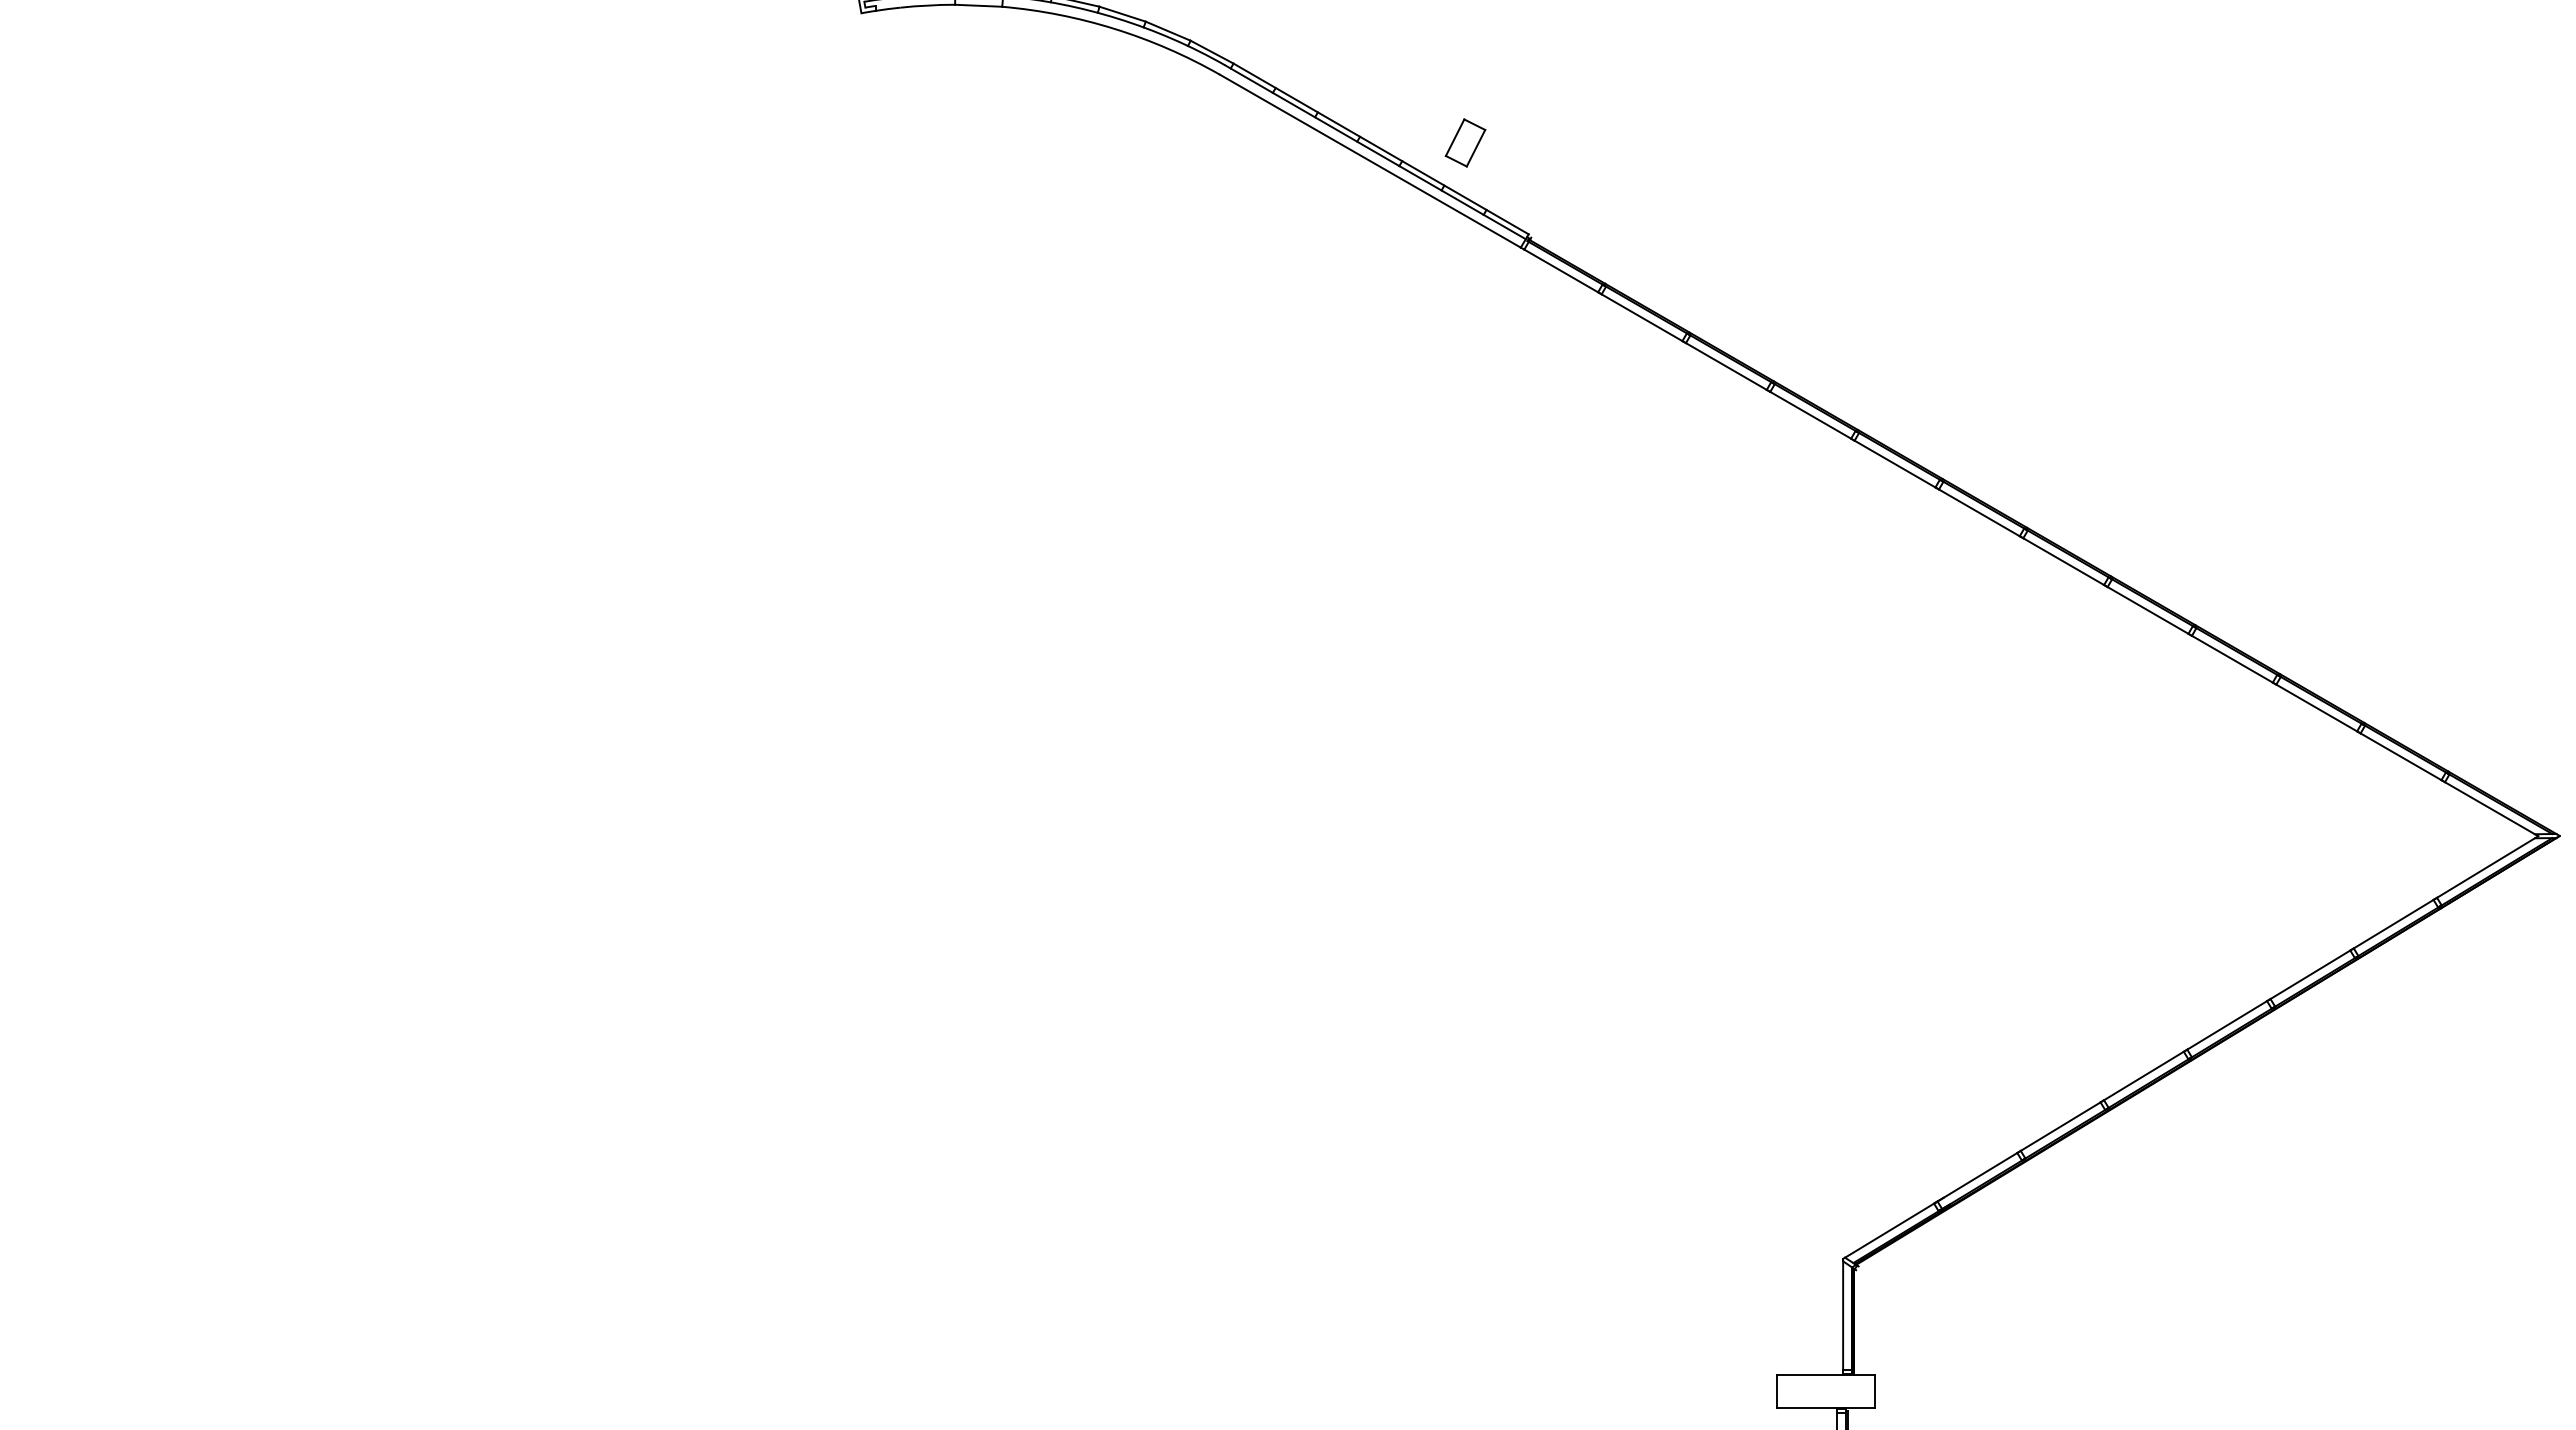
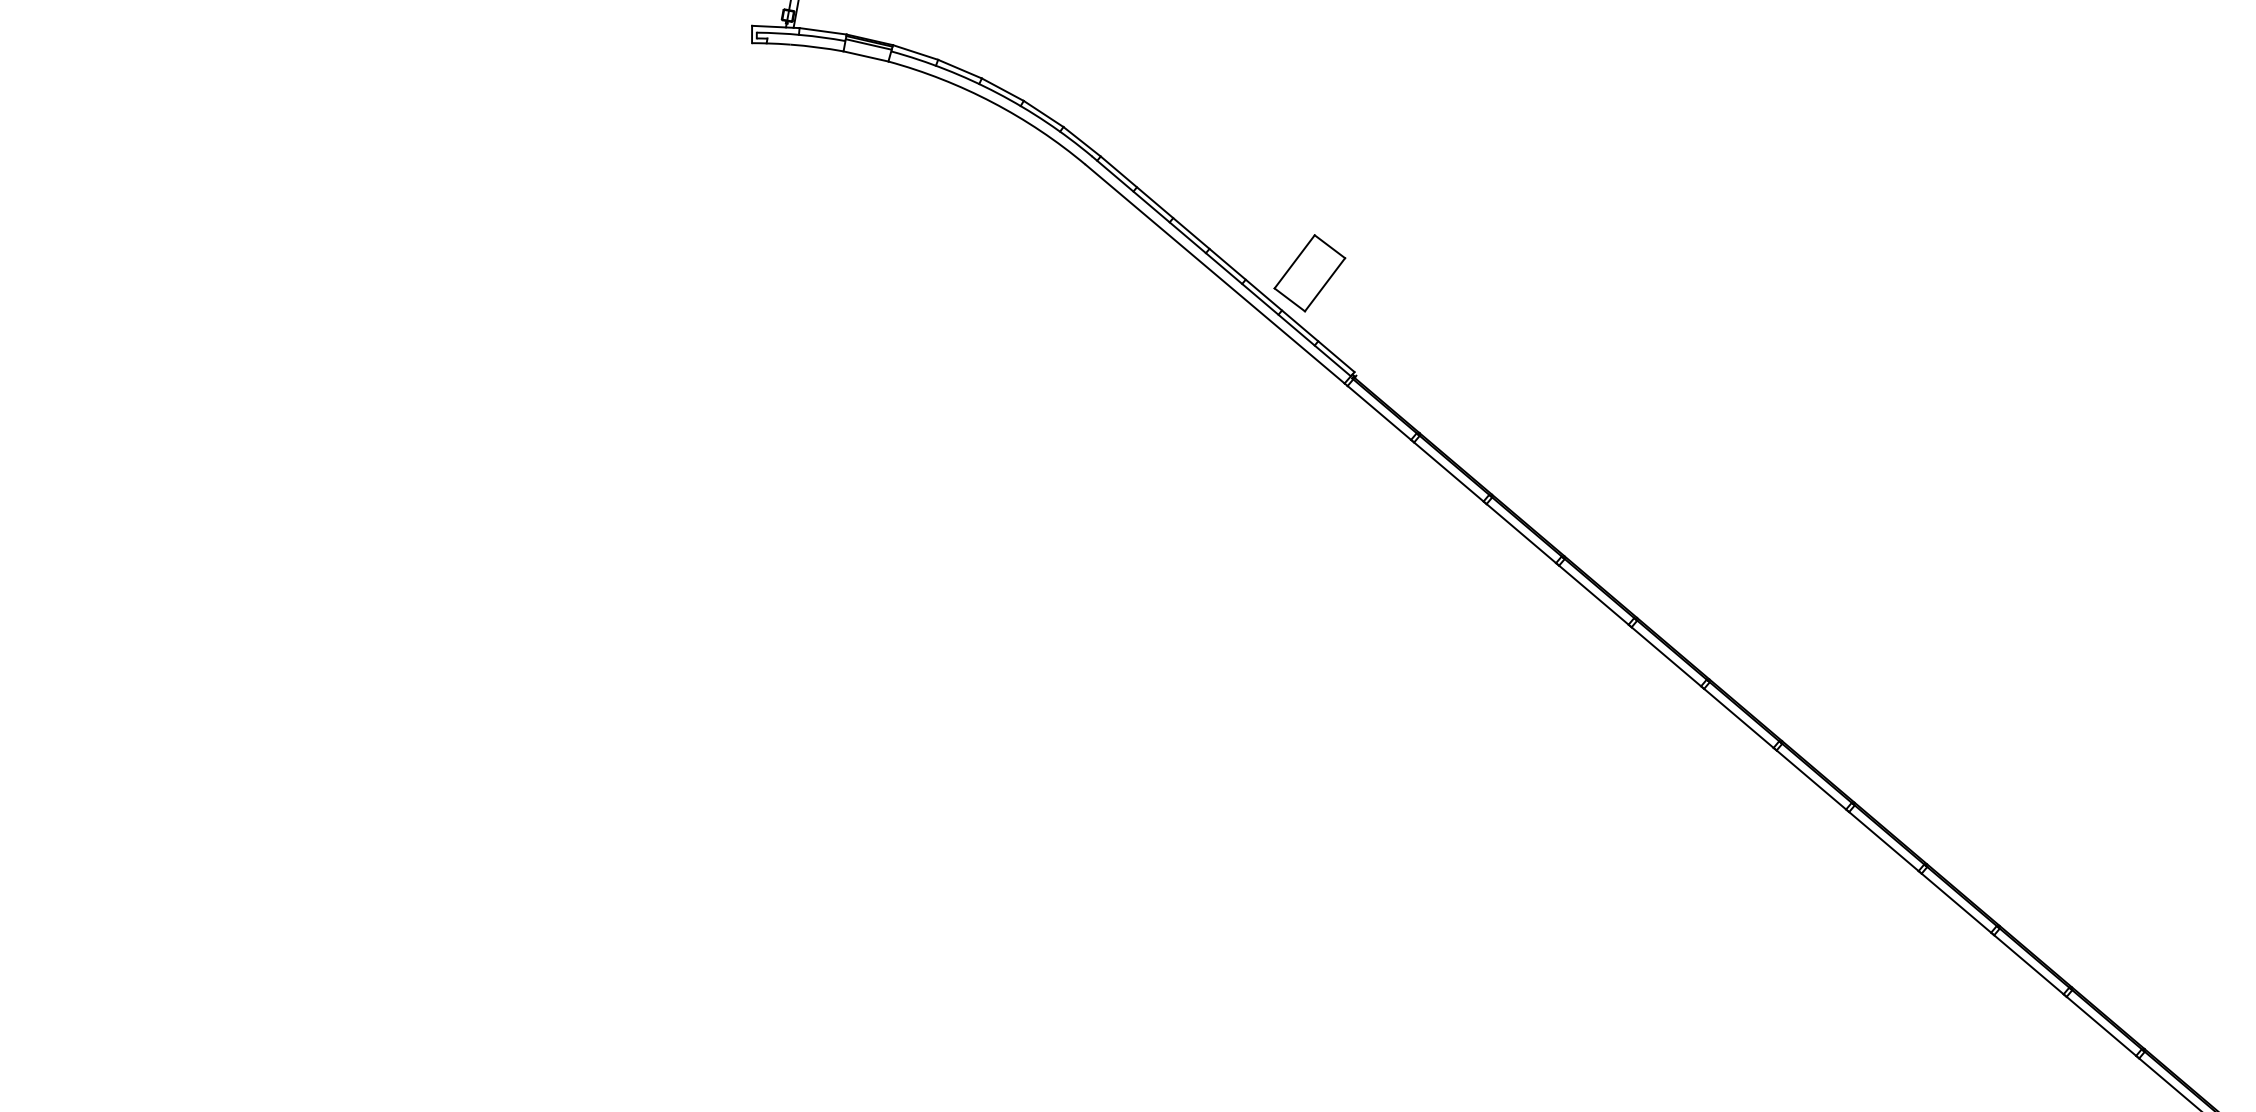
part: (1465, 142) -> (1309, 272), size x1.67

